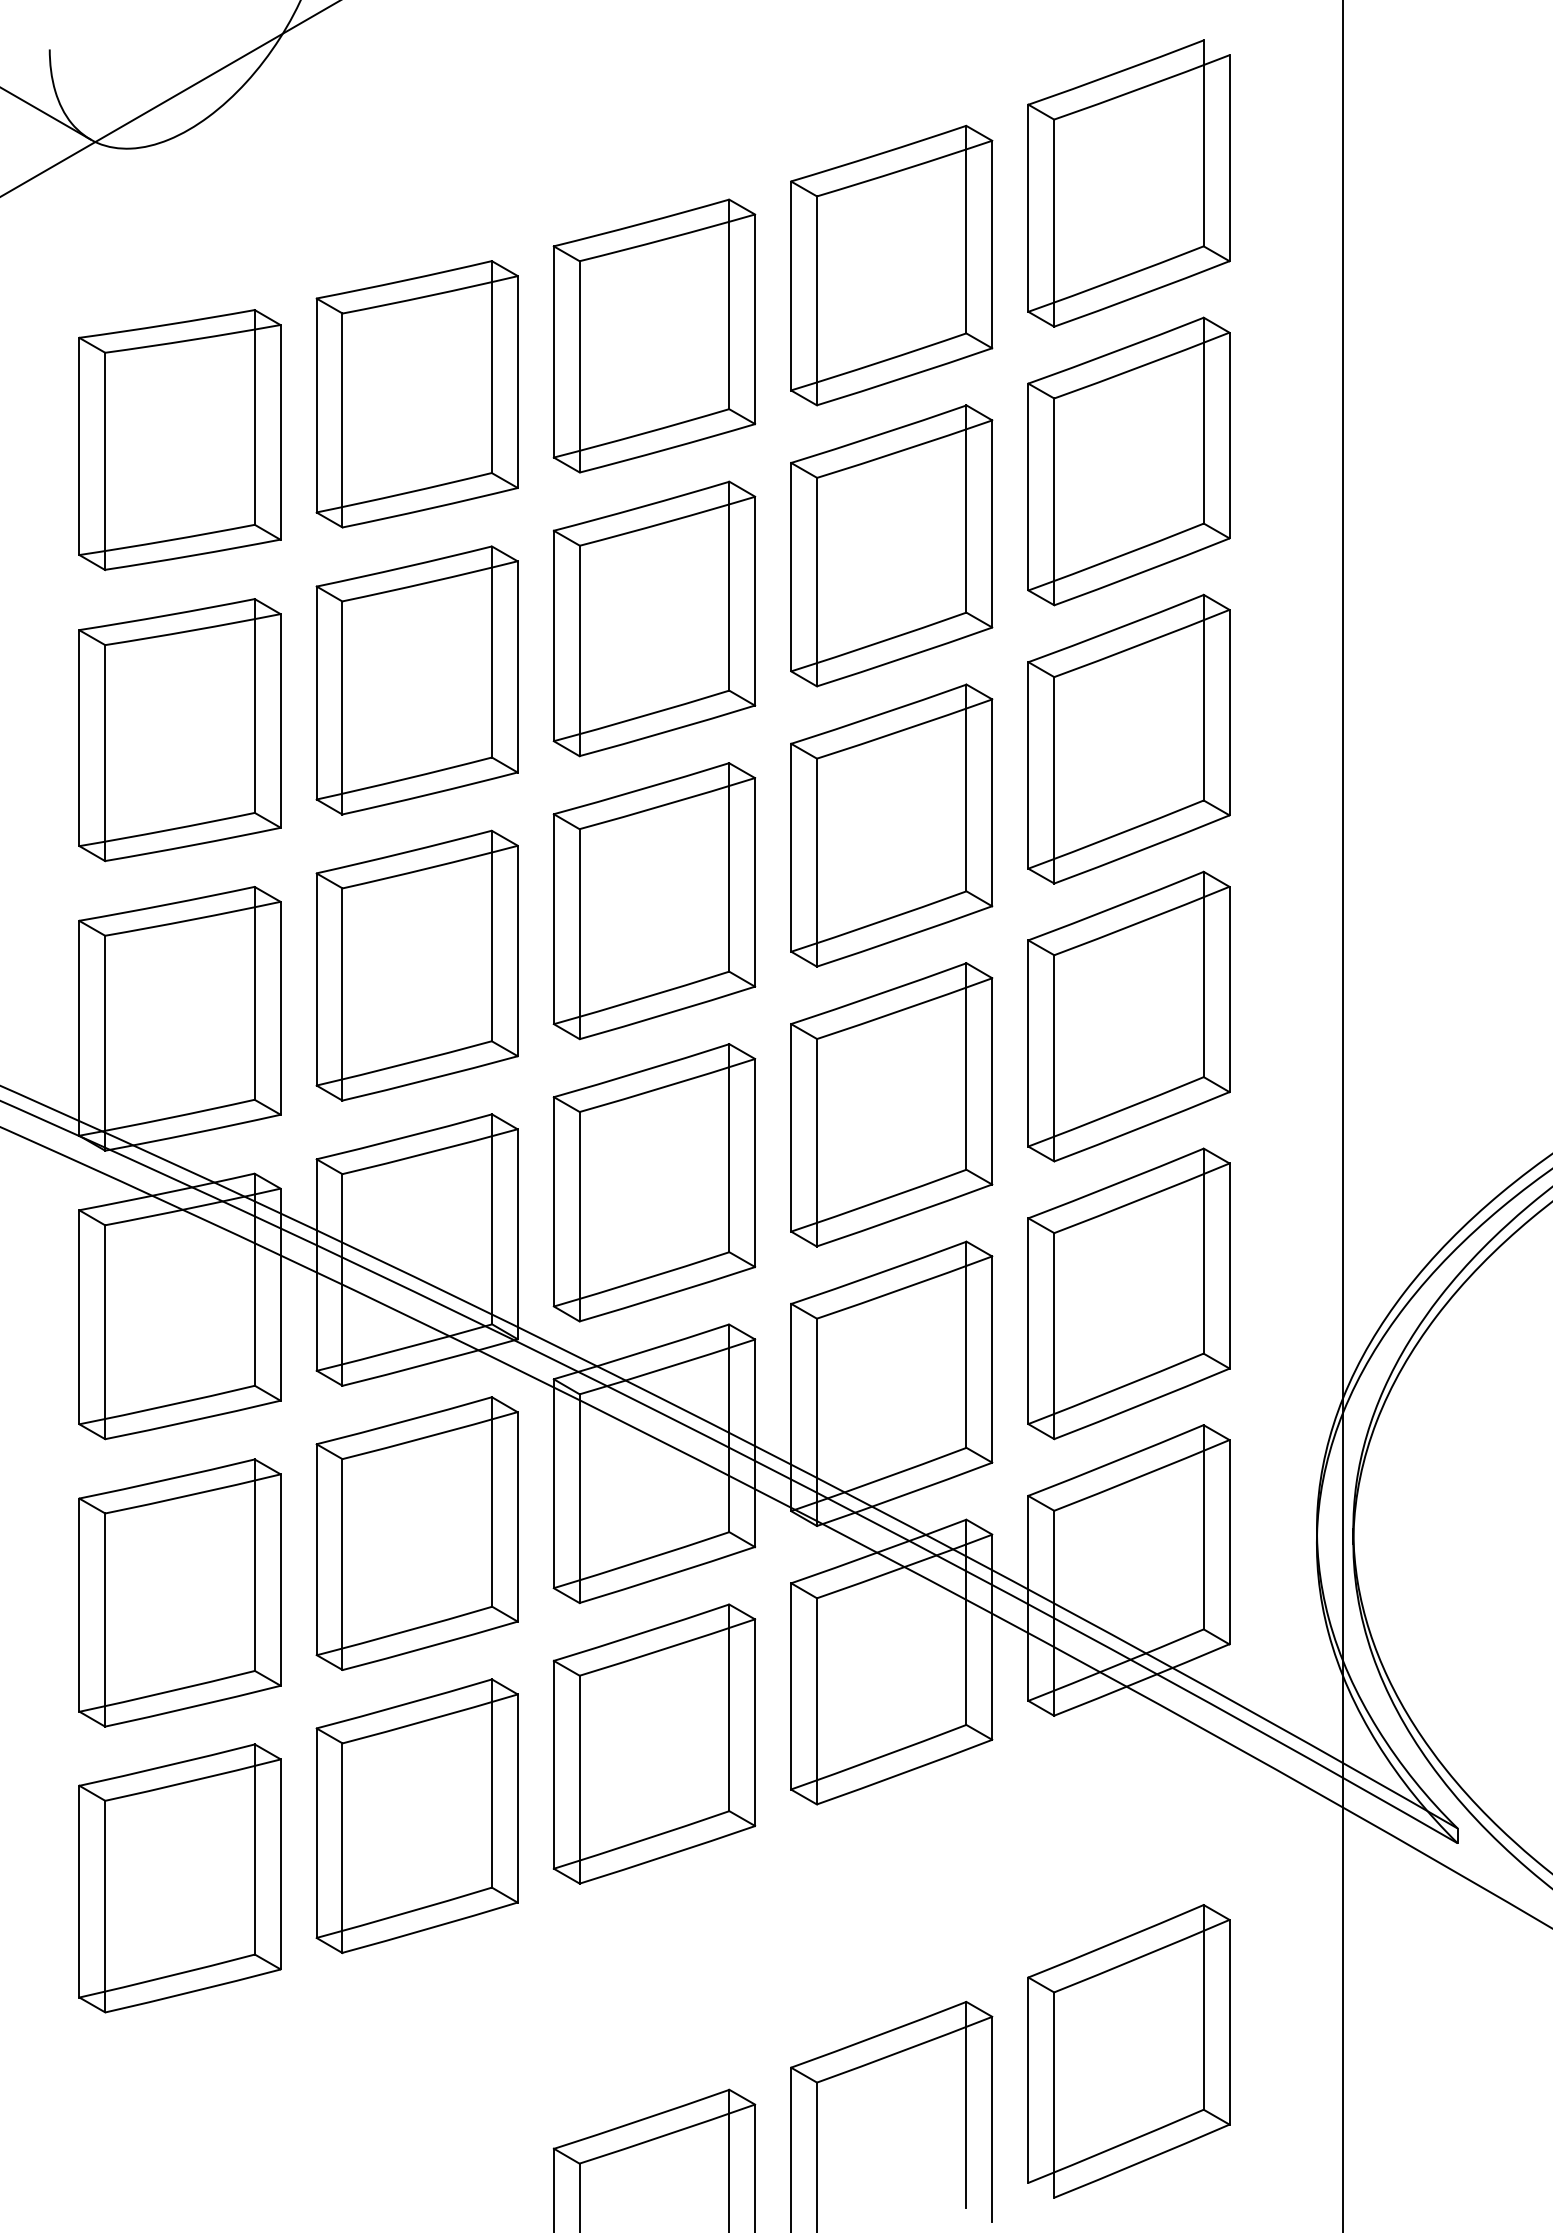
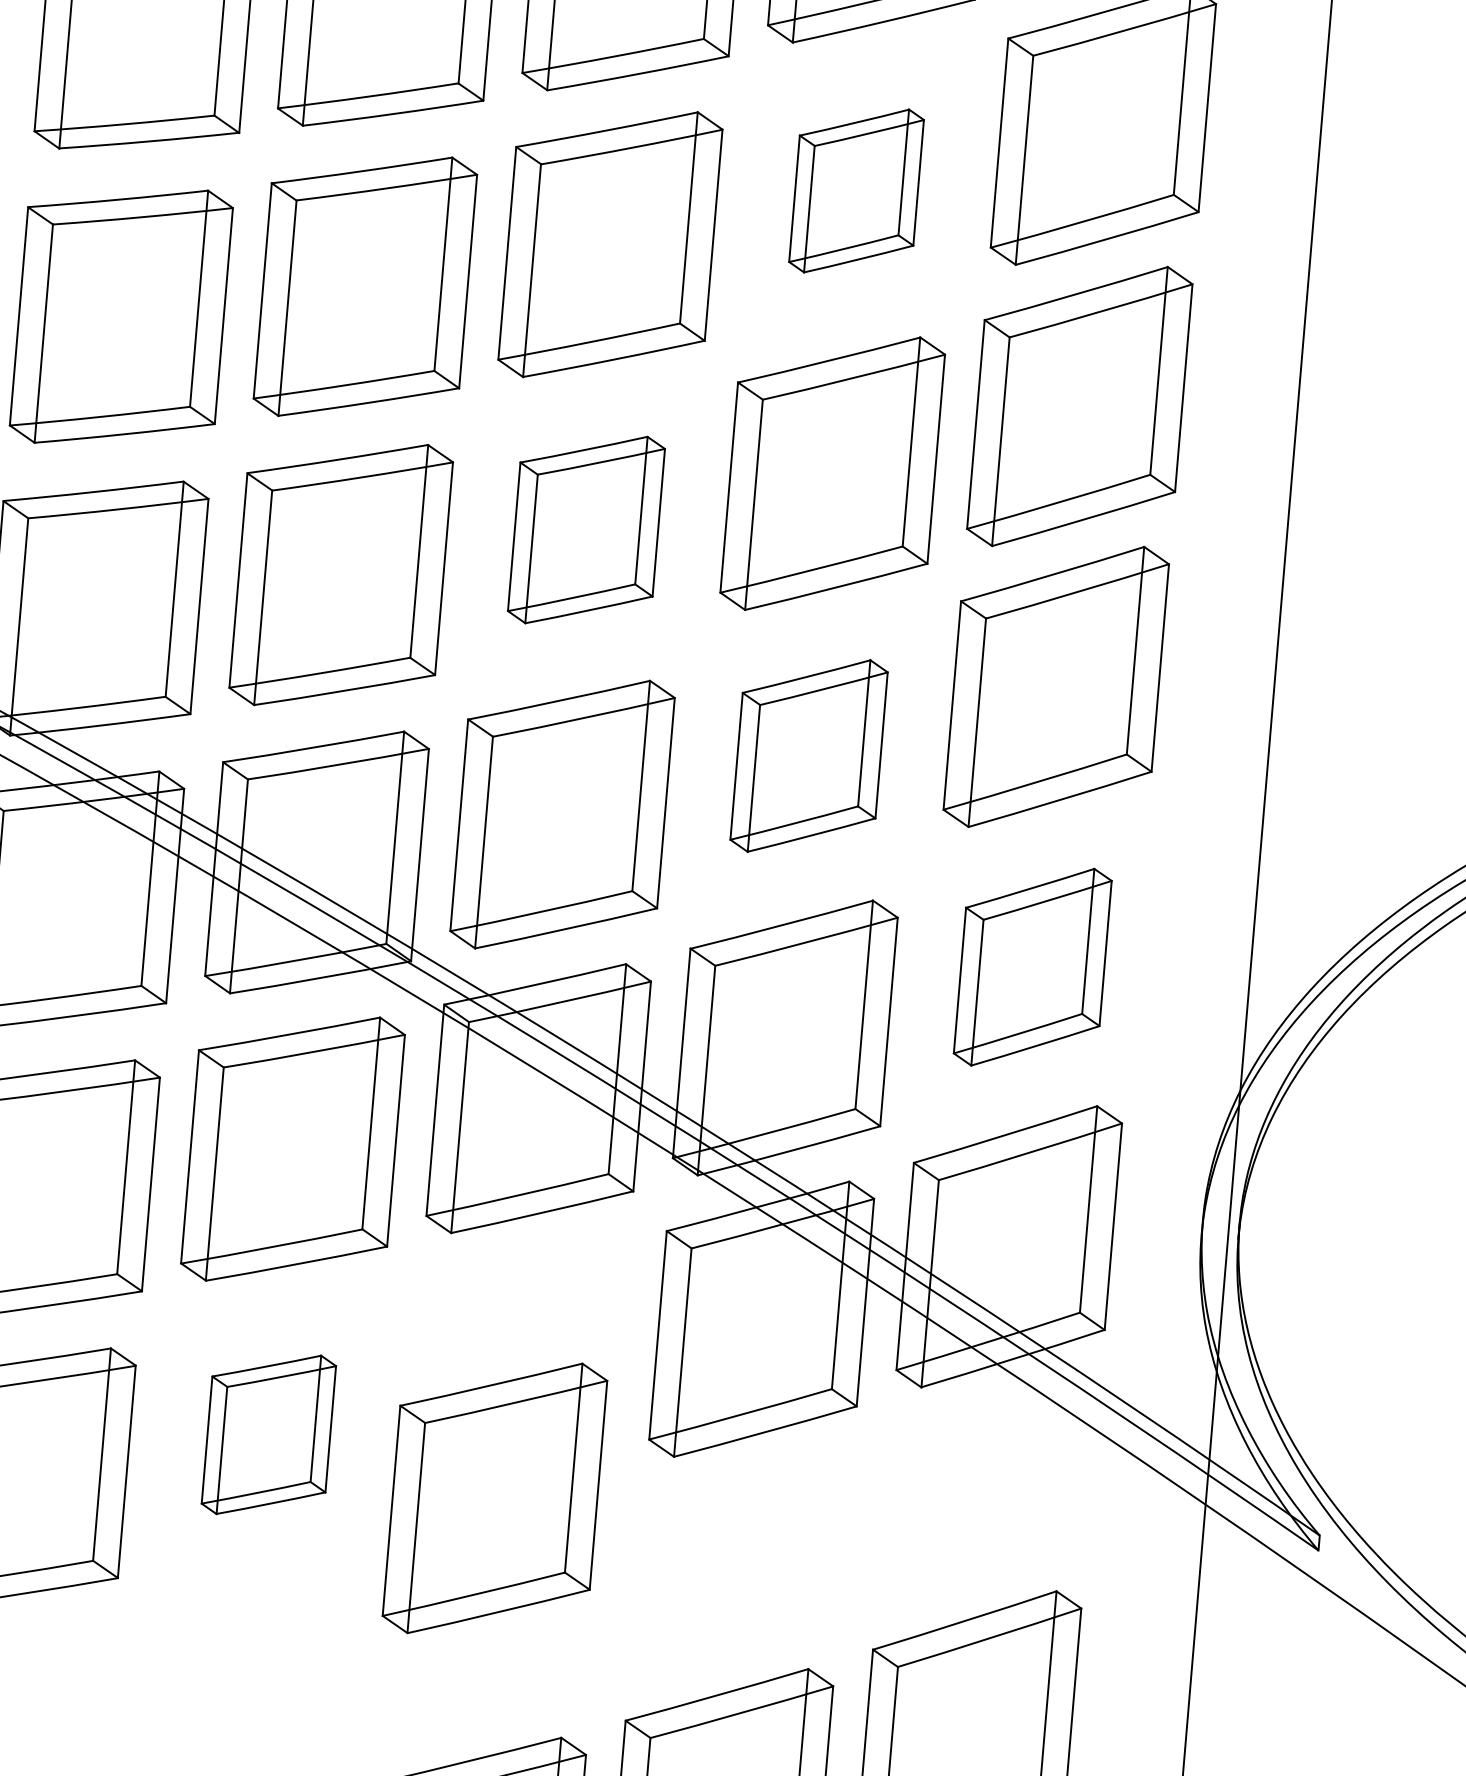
part: (891, 545) -> (856, 190), size x0.6
part: (654, 901) -> (586, 530), size x0.7
part: (891, 1104) -> (808, 755), size x0.7
part: (1128, 1293) -> (1032, 966), size x0.7
part: (654, 1743) -> (495, 1497), moved
part: (416, 1816) -> (268, 1435), size x0.6

